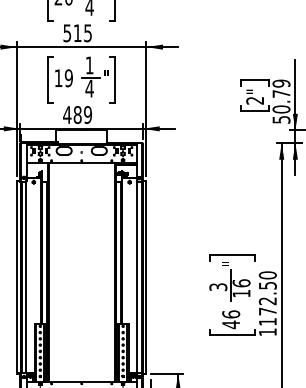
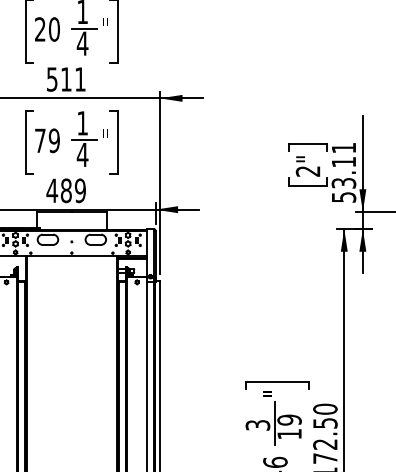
text: (87, 33) -> (79, 79), 515 -> 511
text: (58, 77) -> (40, 139), 19 -> 79
text: (281, 96) -> (343, 165), 50.79 -> 53.11
text: (241, 283) -> (289, 420), 16 -> 19

